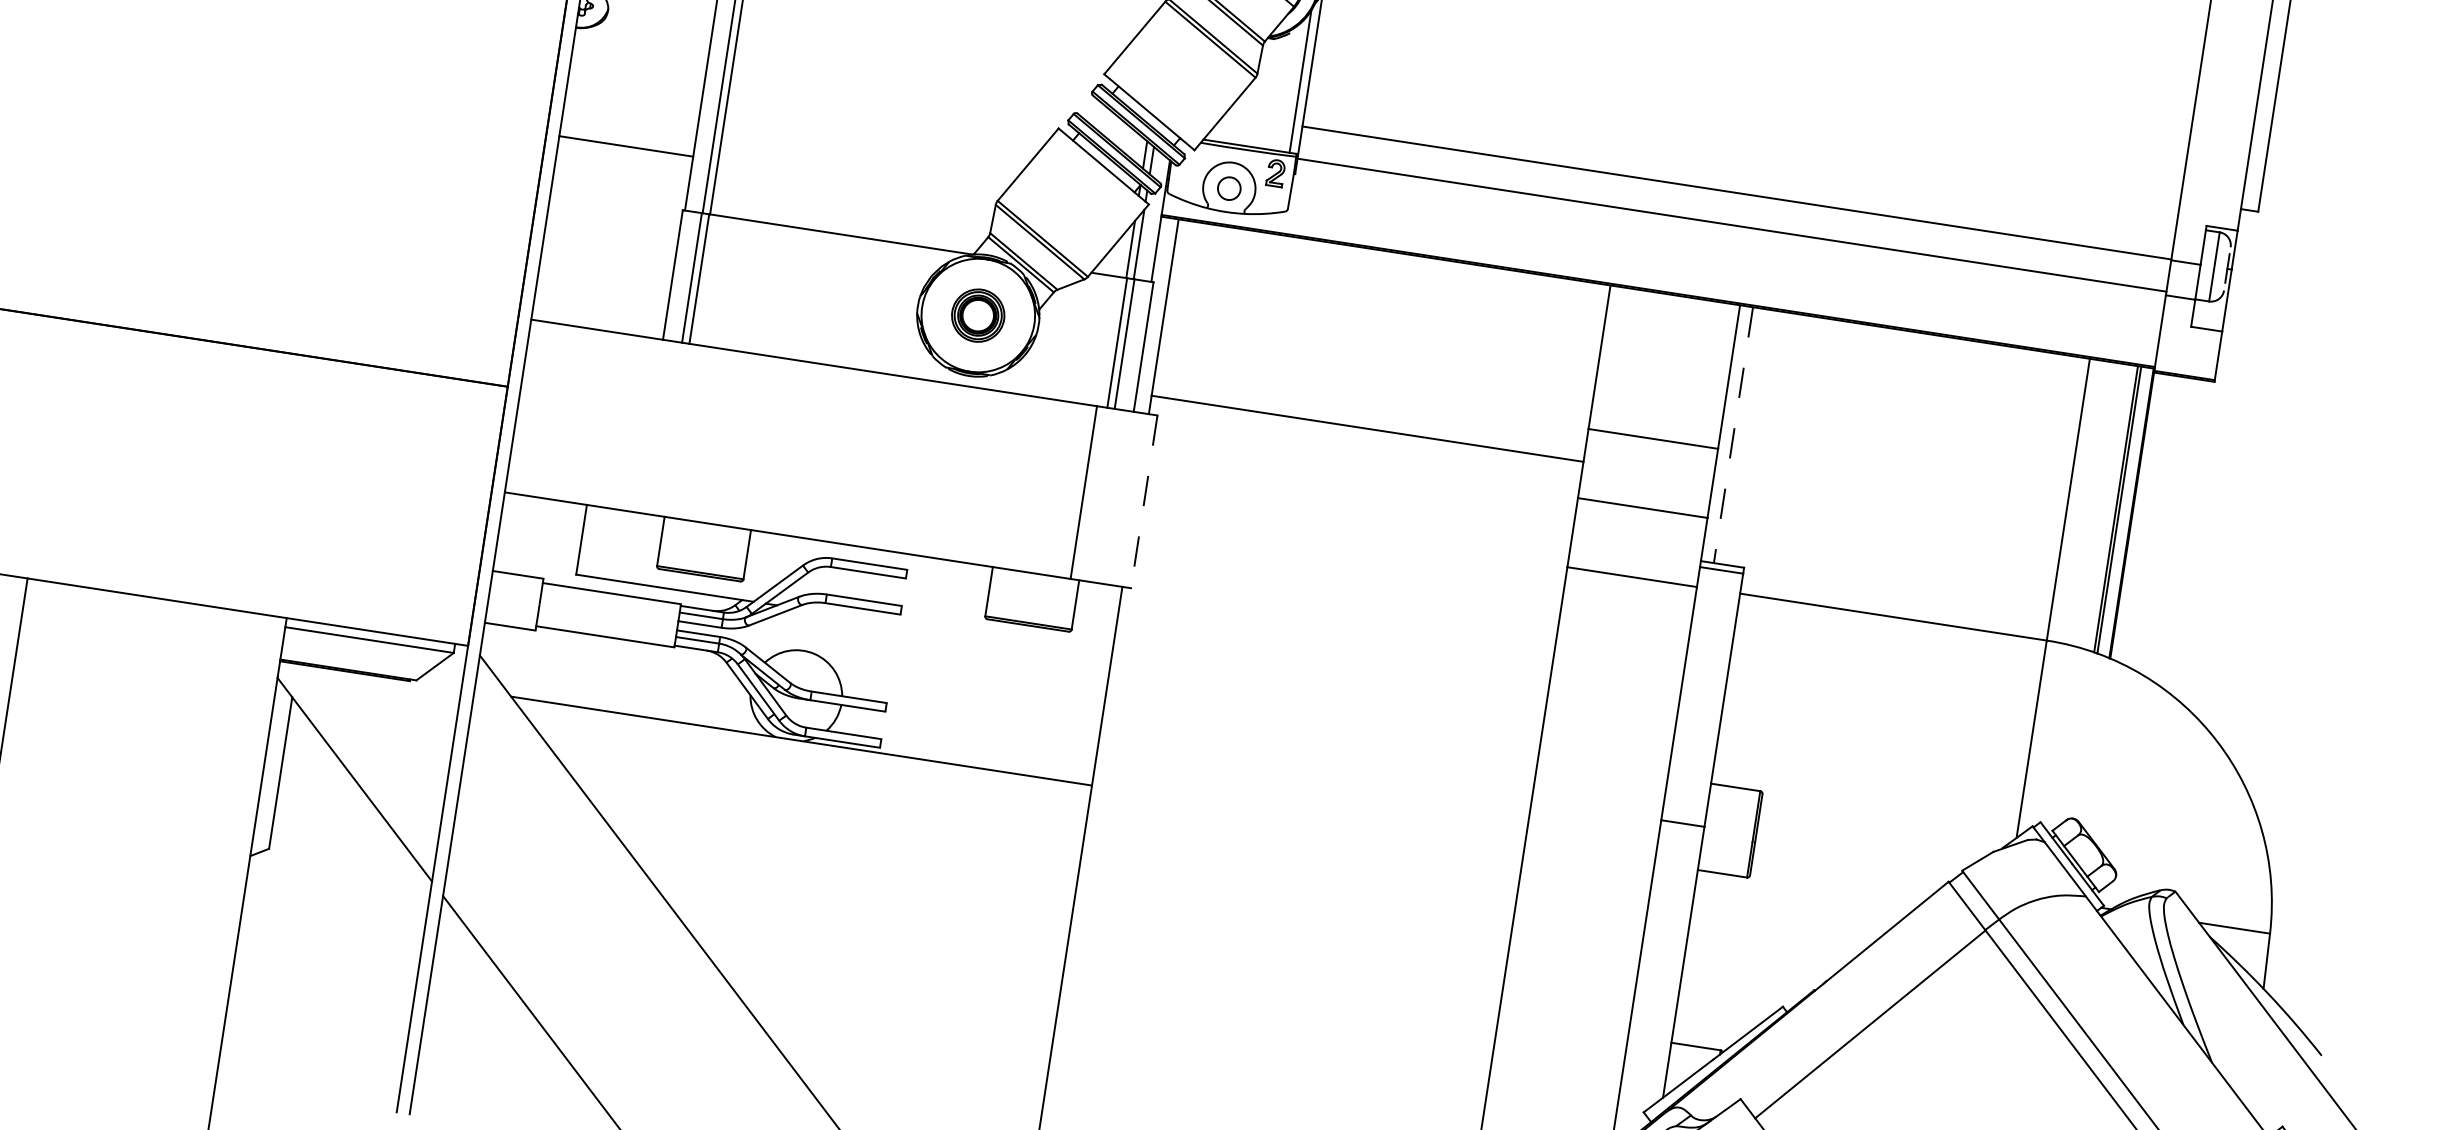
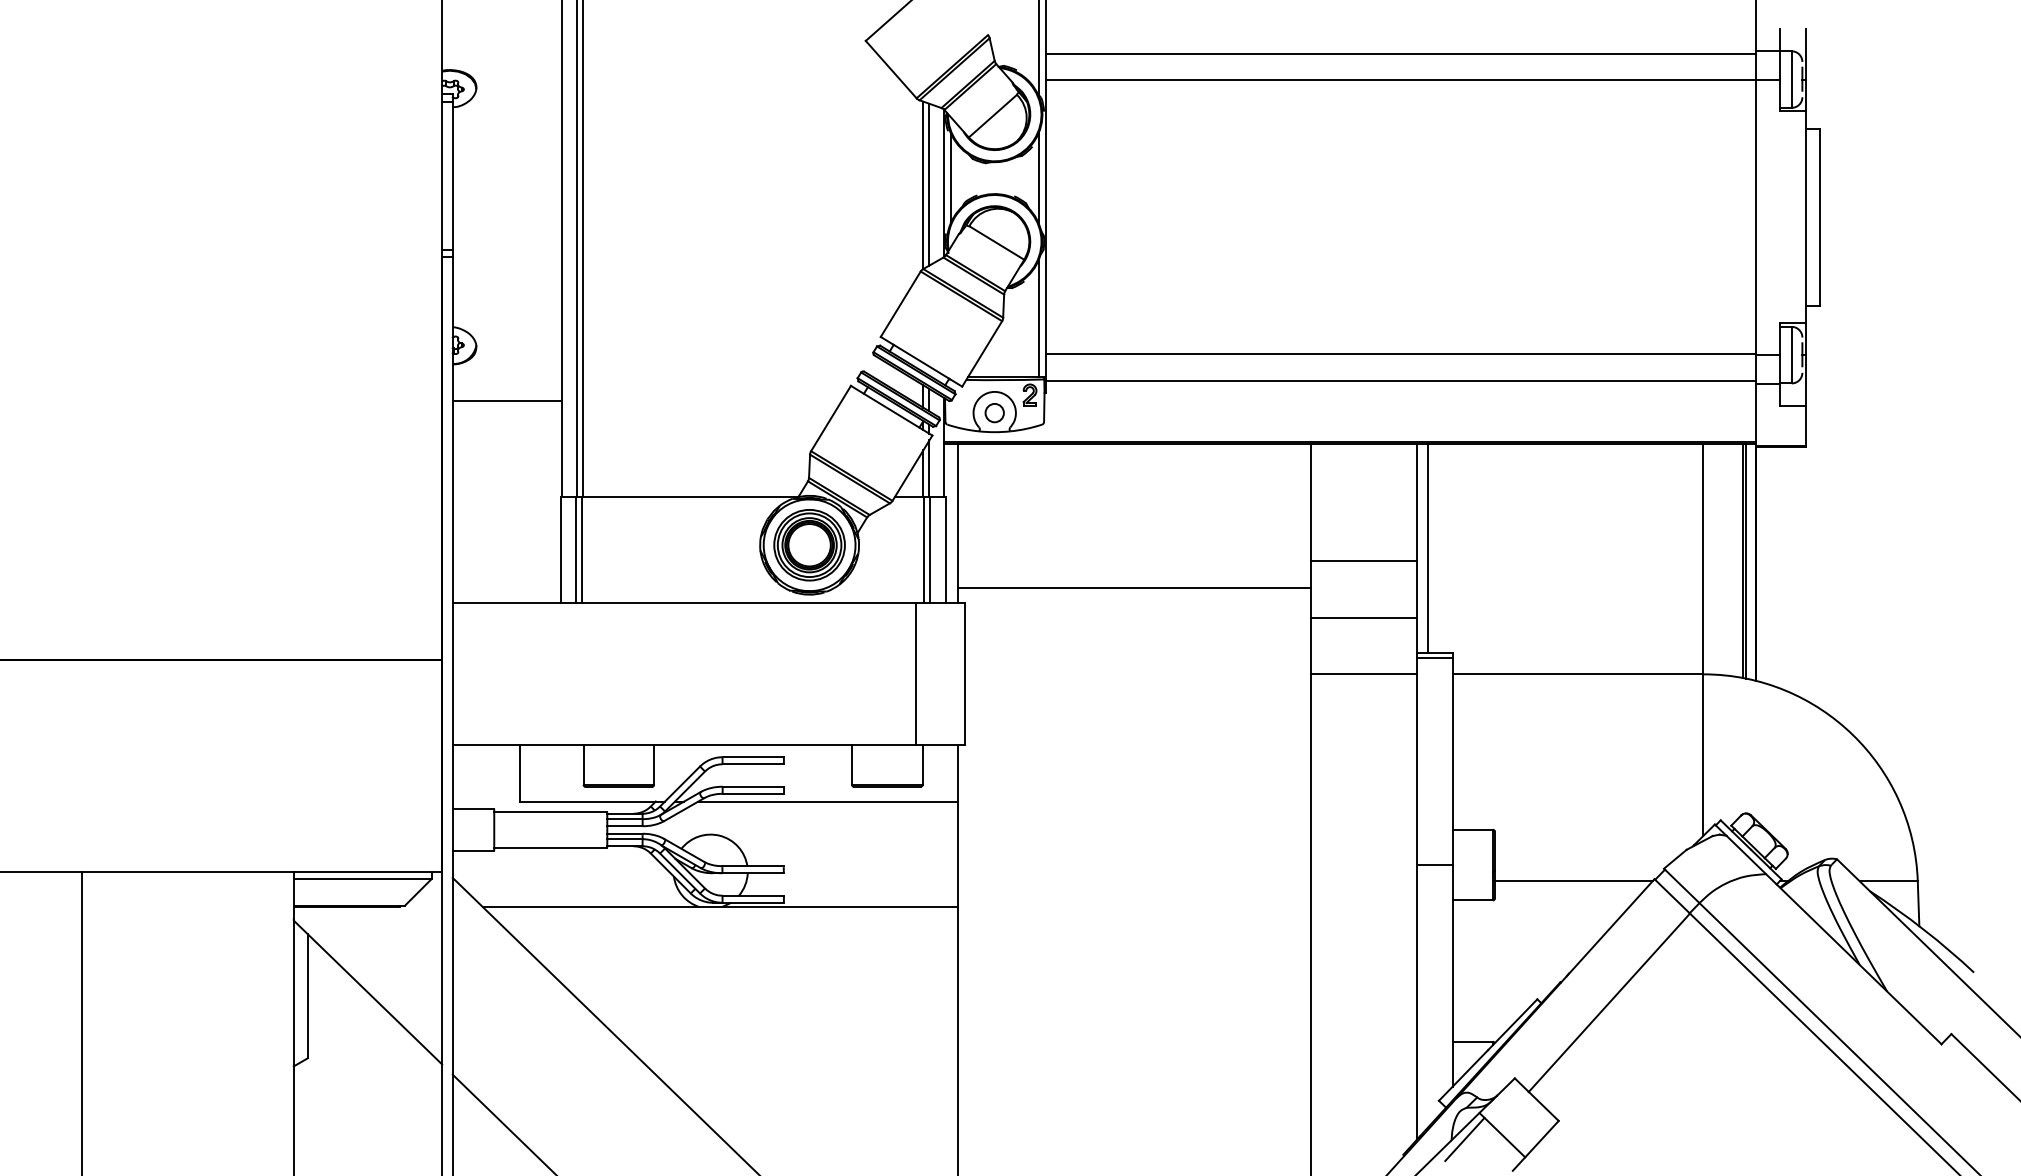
line: (626, 146) -> (507, 401), moved
part: (978, 315) -> (809, 545), size x1.67
line: (1732, 435) -> (1427, 548), dashed -> solid
line: (1144, 501) -> (965, 673), dashed -> solid
line: (953, 632) -> (828, 801), added
line: (1849, 869) -> (1573, 881), added

